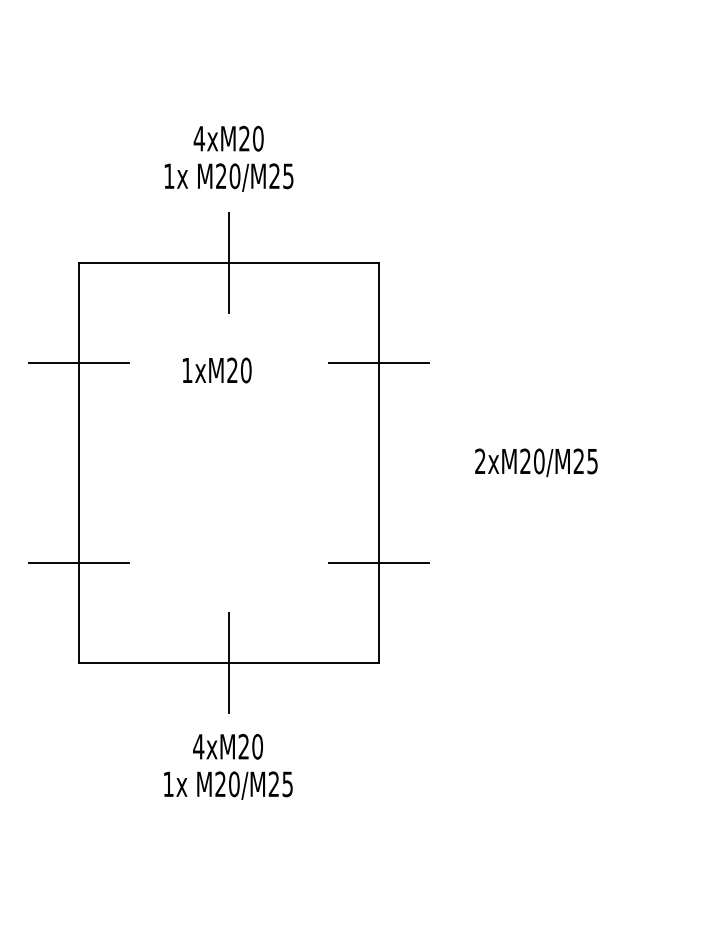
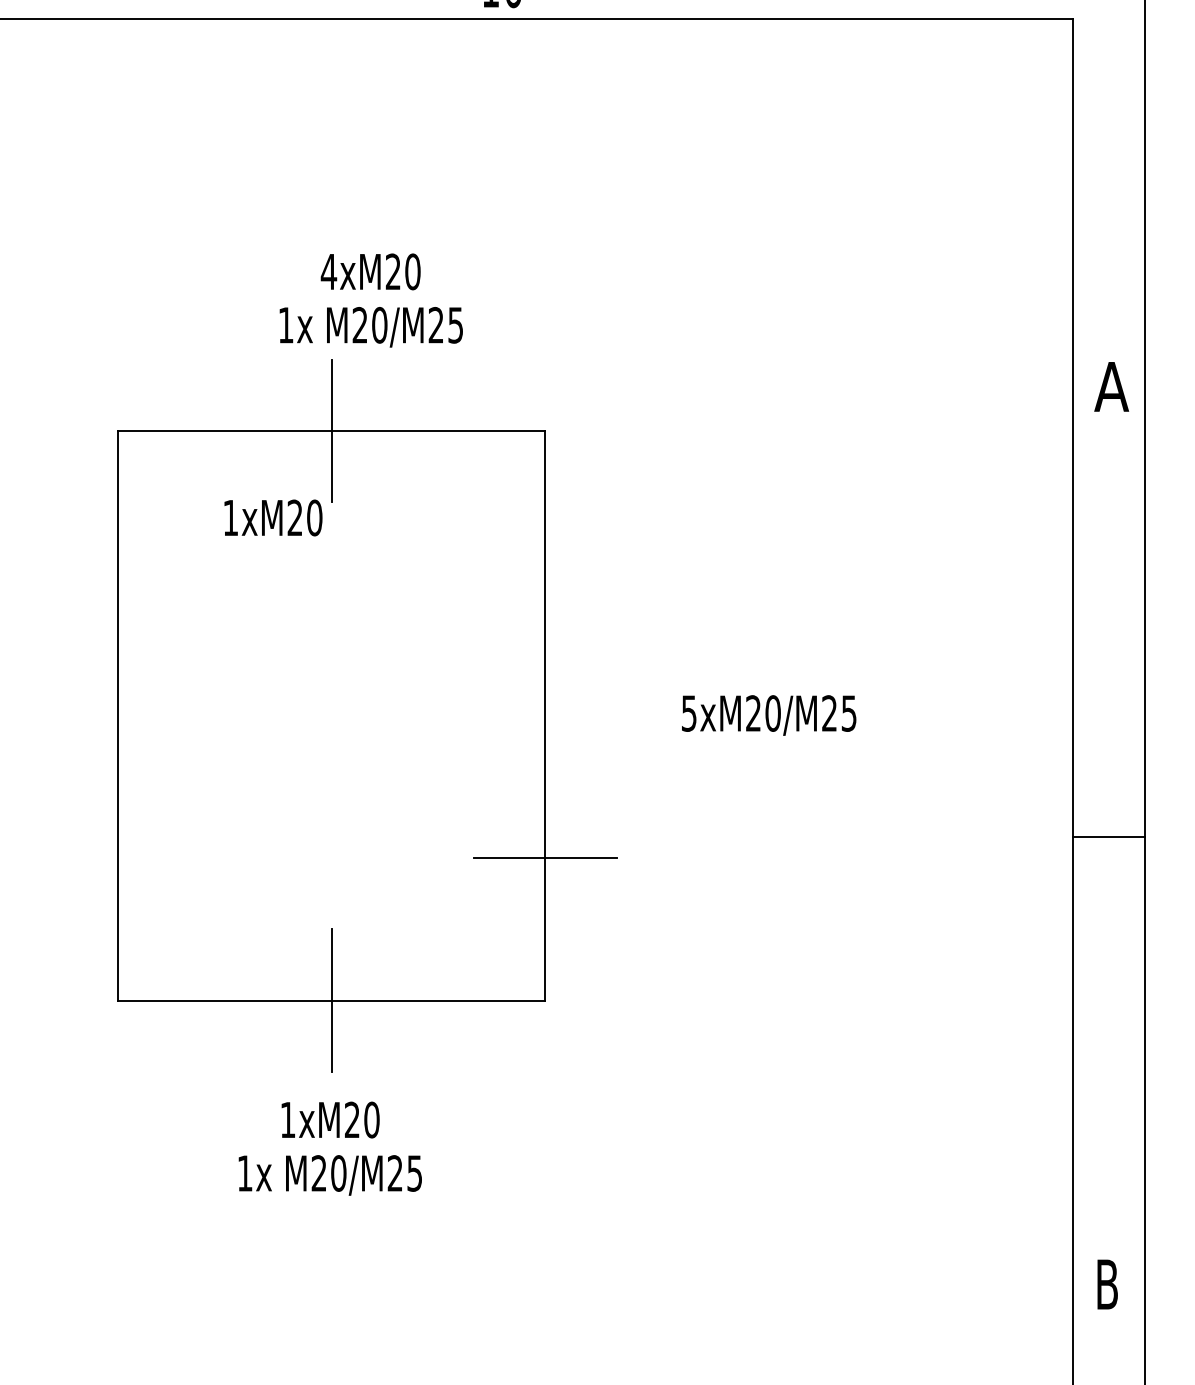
text: (228, 158) -> (370, 300), moved
line: (79, 363) -> (117, 573), removed
line: (379, 363) -> (545, 573), removed
text: (217, 370) -> (273, 517), moved
text: (479, 461) -> (688, 713), 2xM20/M25 -> 5xM20/M25
line: (79, 563) -> (117, 858), removed
text: (198, 746) -> (287, 1119), 4xM20 -> 1xM20

